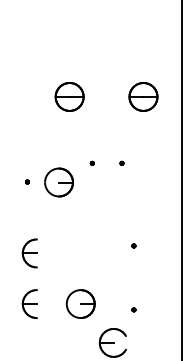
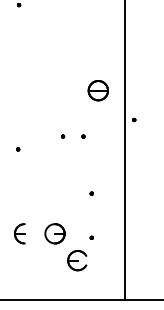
part: (68, 96) -> (46, 90), removed
part: (58, 182) -> (39, 149), removed
part: (29, 252) -> (19, 198), removed

